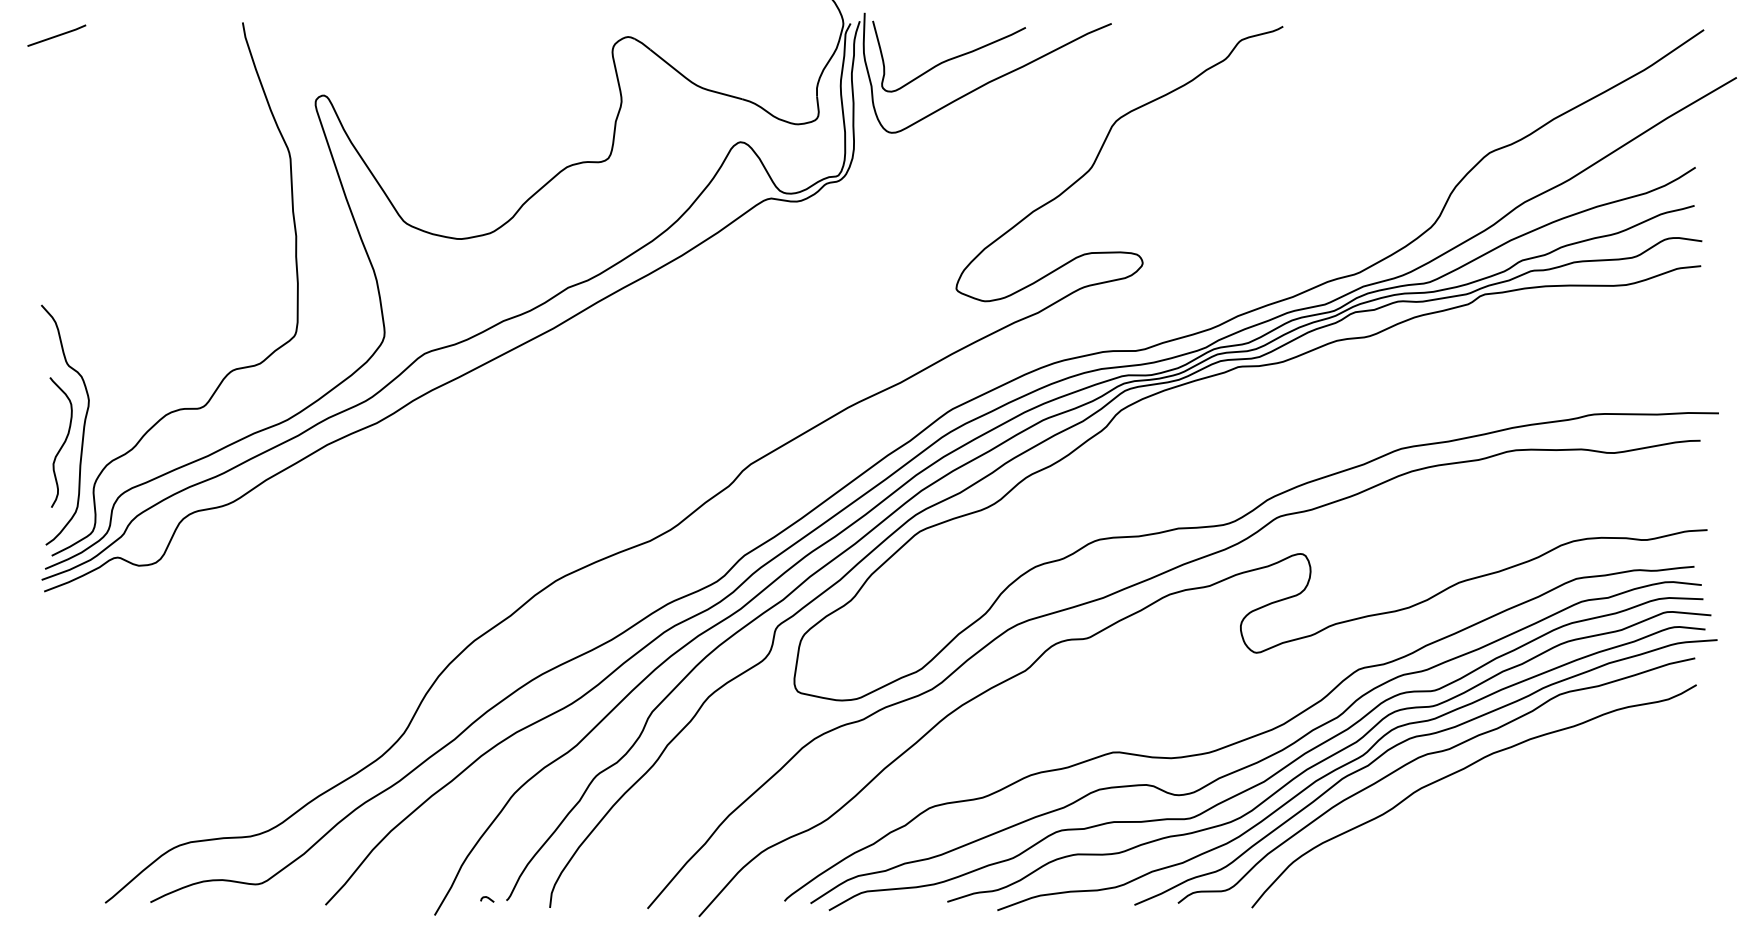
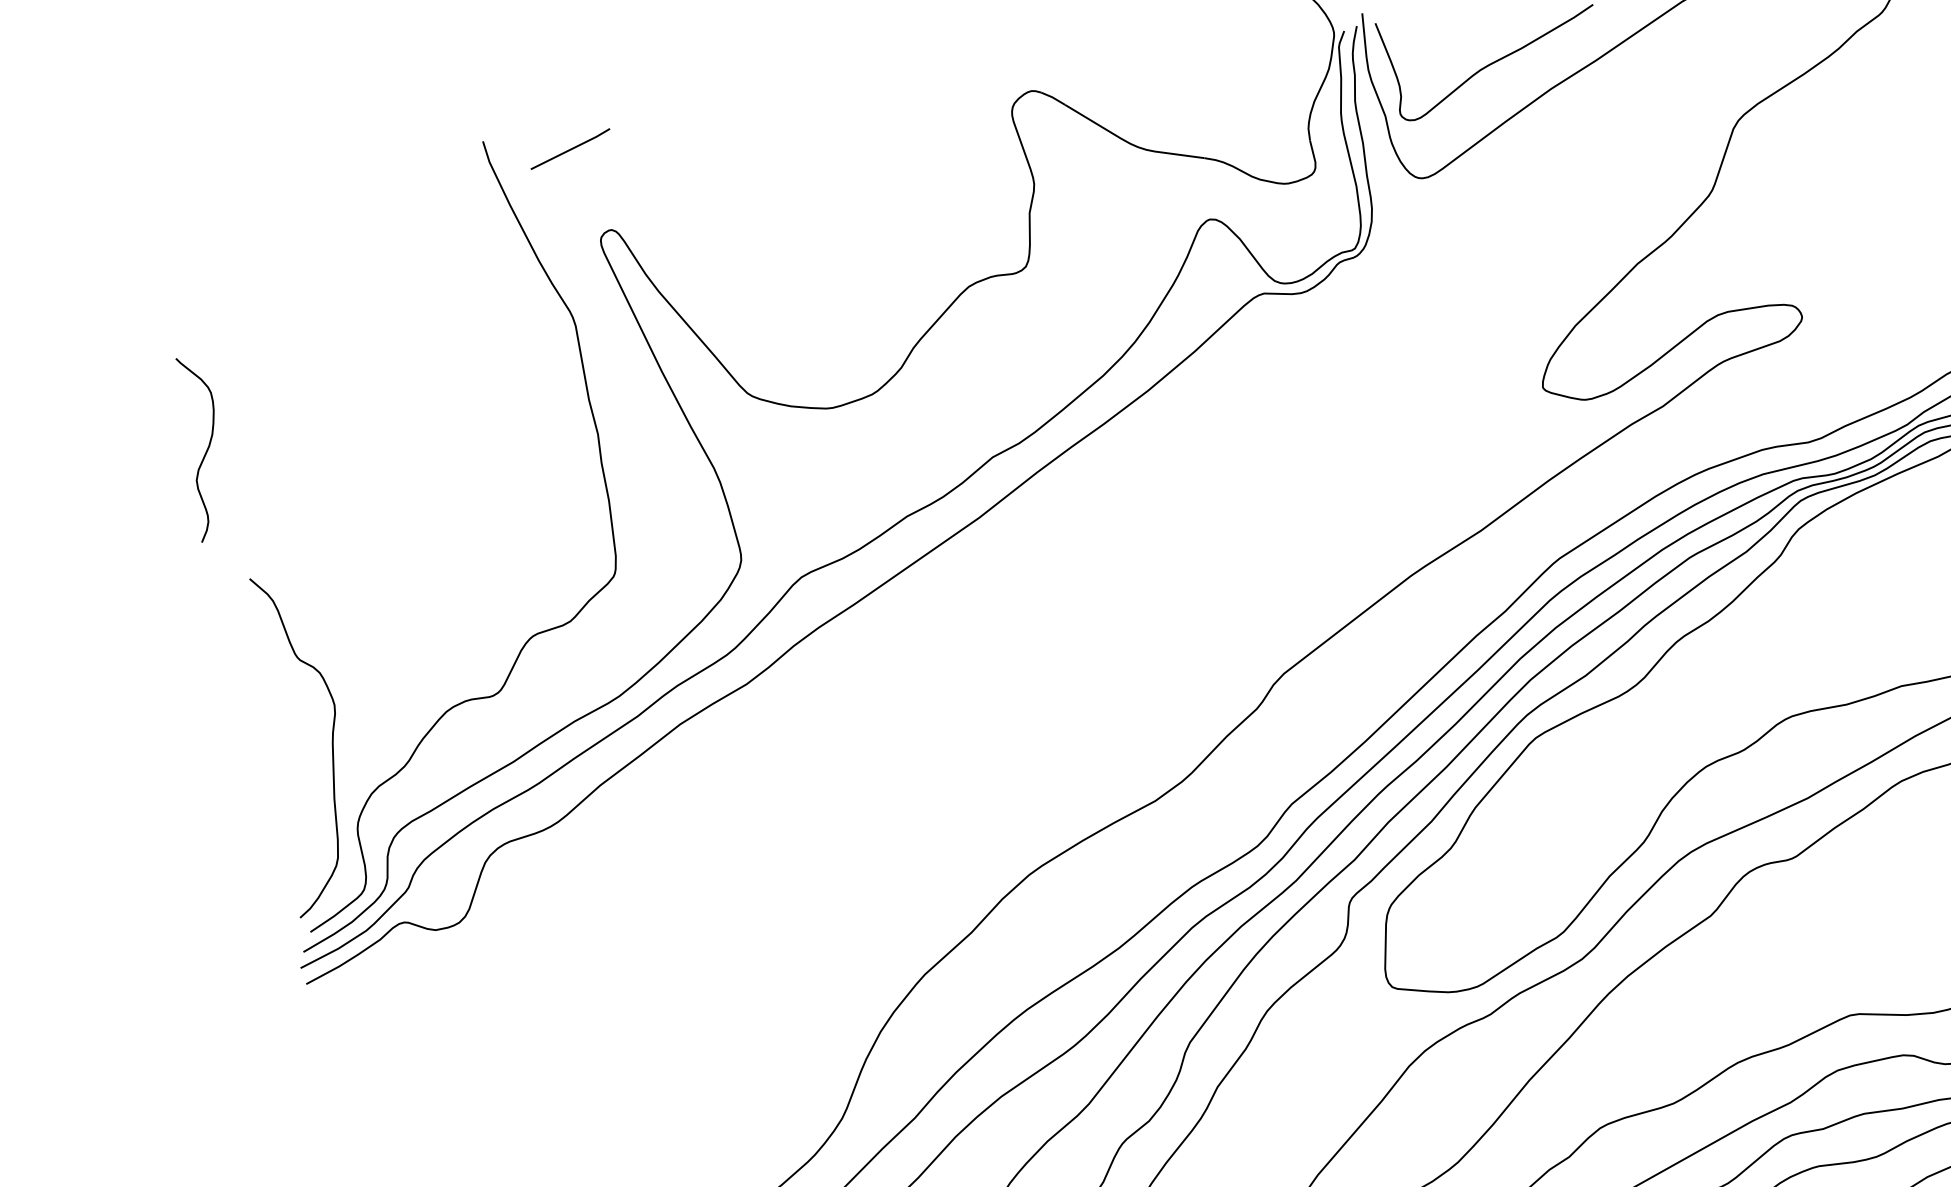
line: (56, 35) -> (569, 148), moved
curve: (62, 443) -> (205, 449), moved

